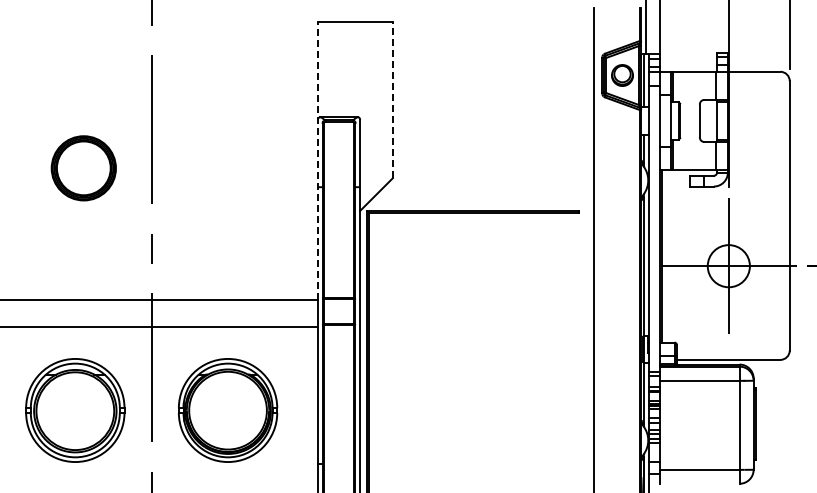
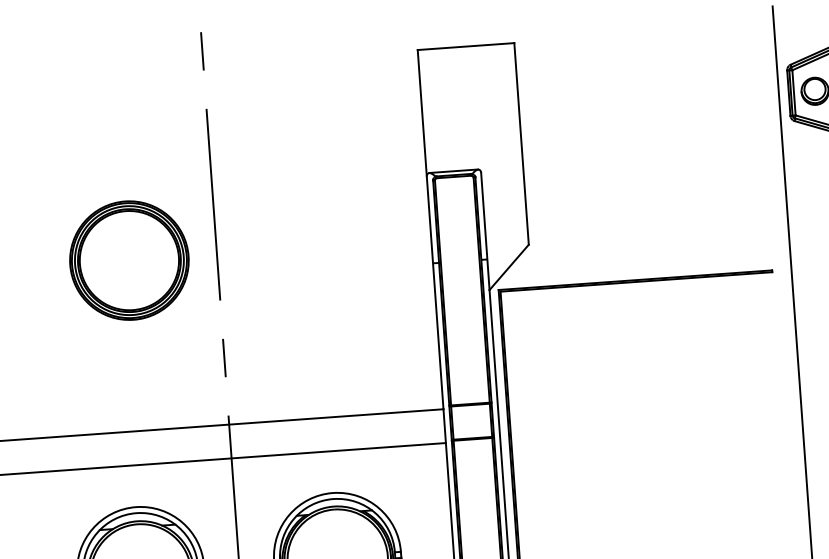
line: (392, 99) -> (520, 143), dashed -> solid
line: (318, 160) -> (431, 228), dashed -> solid
part: (83, 168) -> (129, 260), size x1.43

